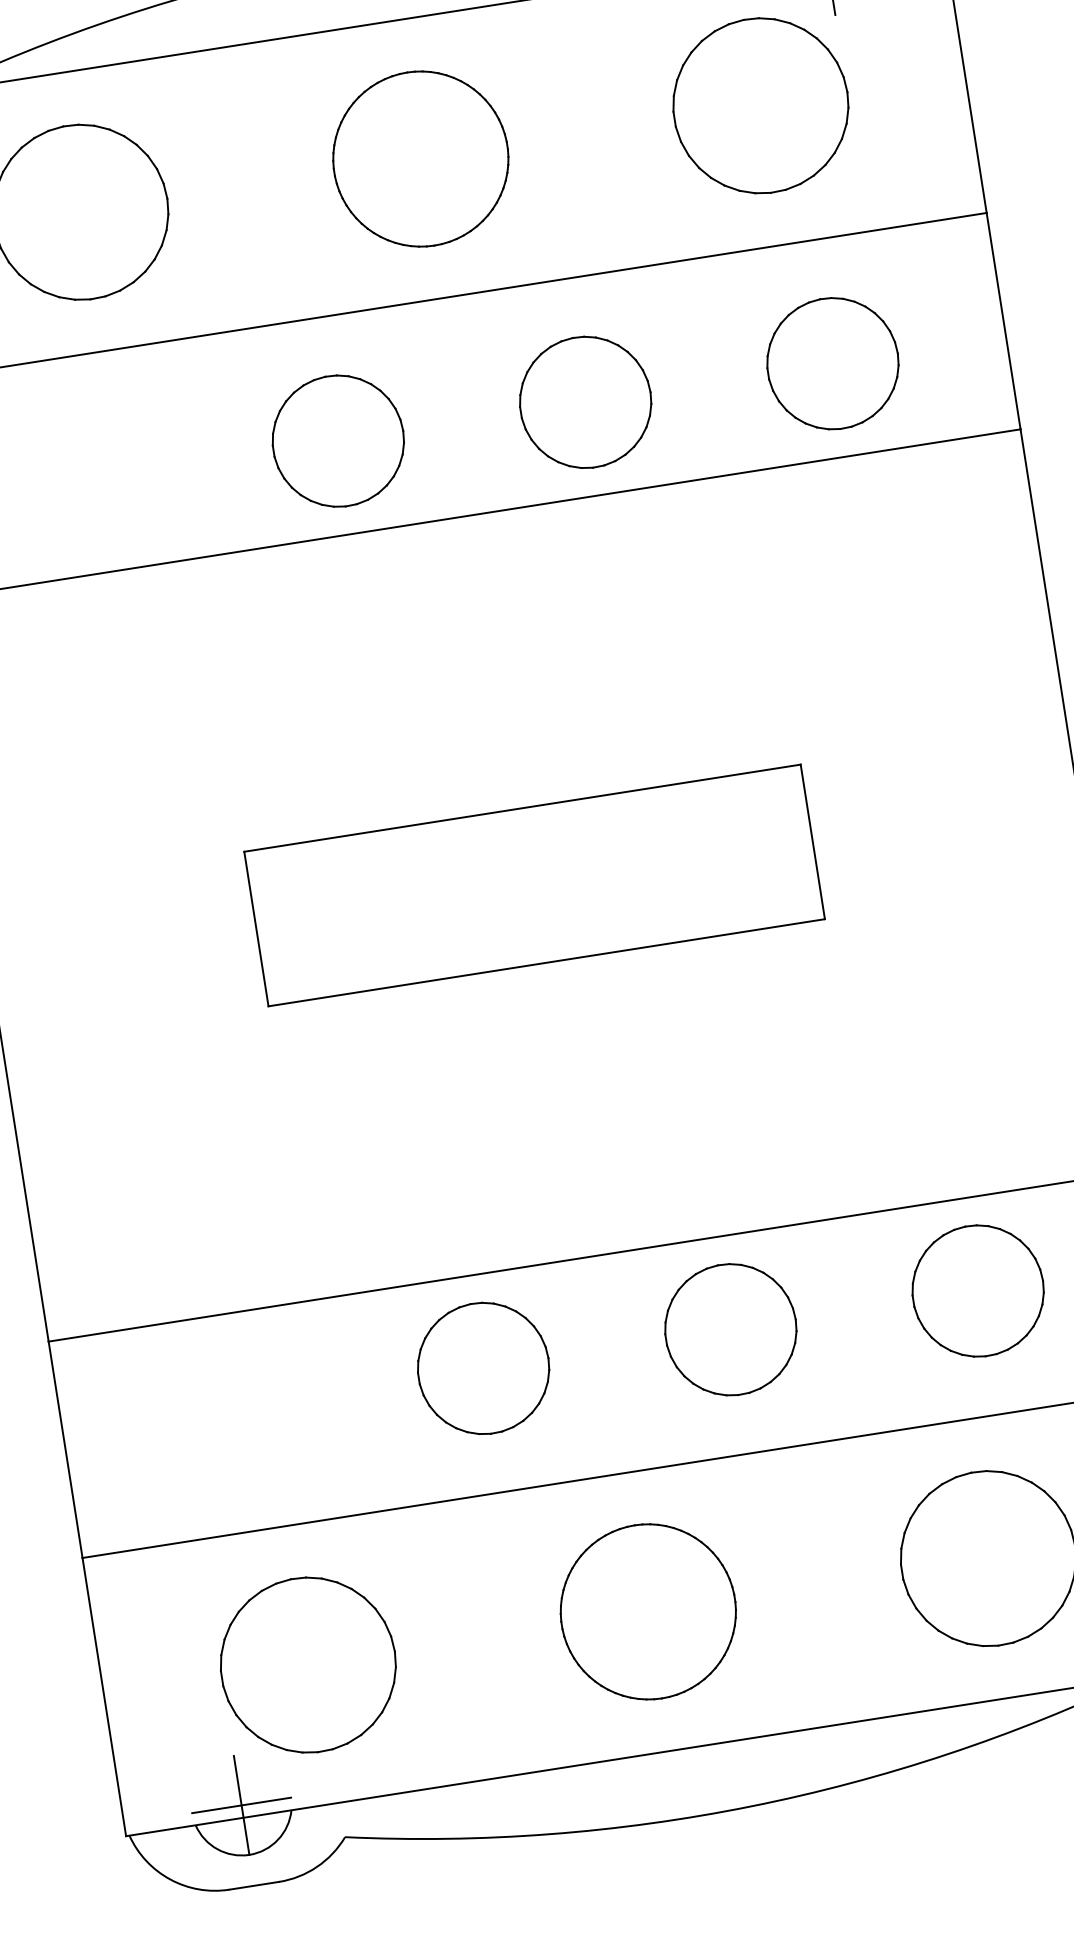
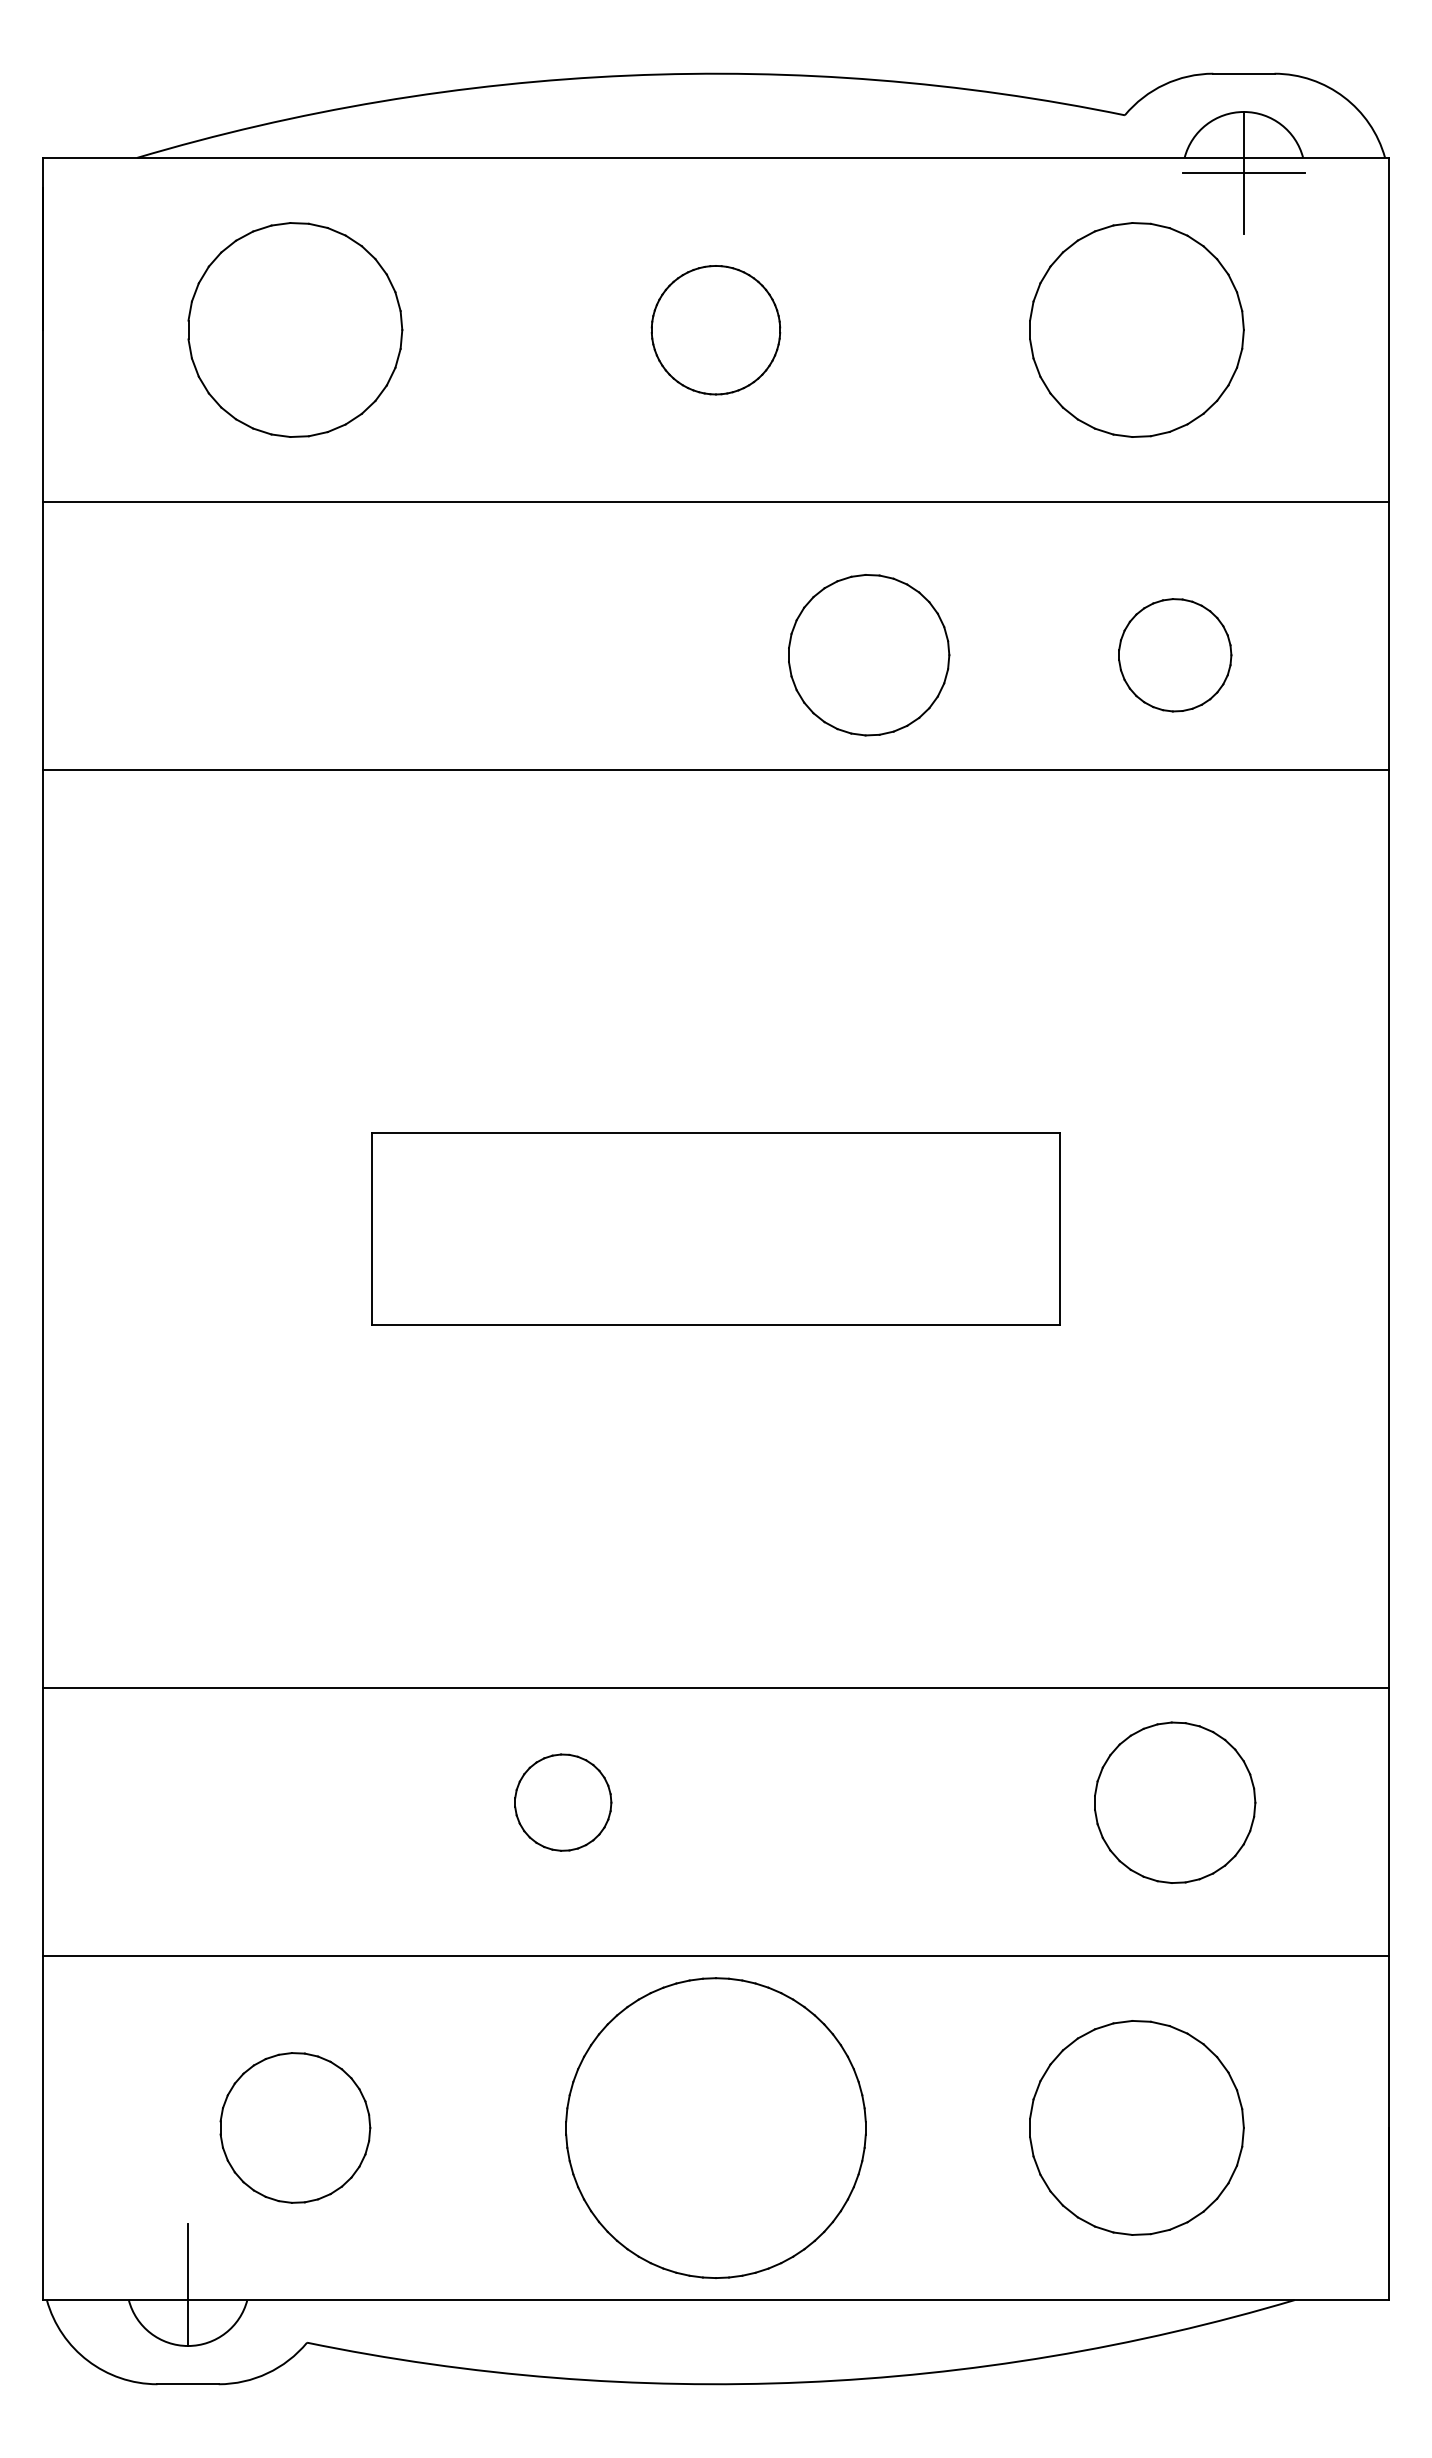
part: (420, 159) -> (715, 330), size x0.6
part: (833, 363) -> (1175, 655), size x0.7
part: (338, 441) -> (563, 655), removed
part: (731, 1329) -> (869, 1802), removed
part: (483, 1368) -> (563, 1802), size x0.6
part: (647, 1611) -> (715, 2127), size x1.4
part: (308, 1664) -> (295, 2127), size x0.7
line: (241, 1805) -> (187, 2284), removed

